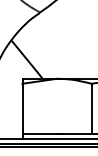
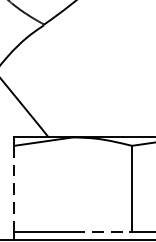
line: (22, 109) -> (14, 189), solid -> dashed
line: (74, 134) -> (102, 232), solid -> dashed

